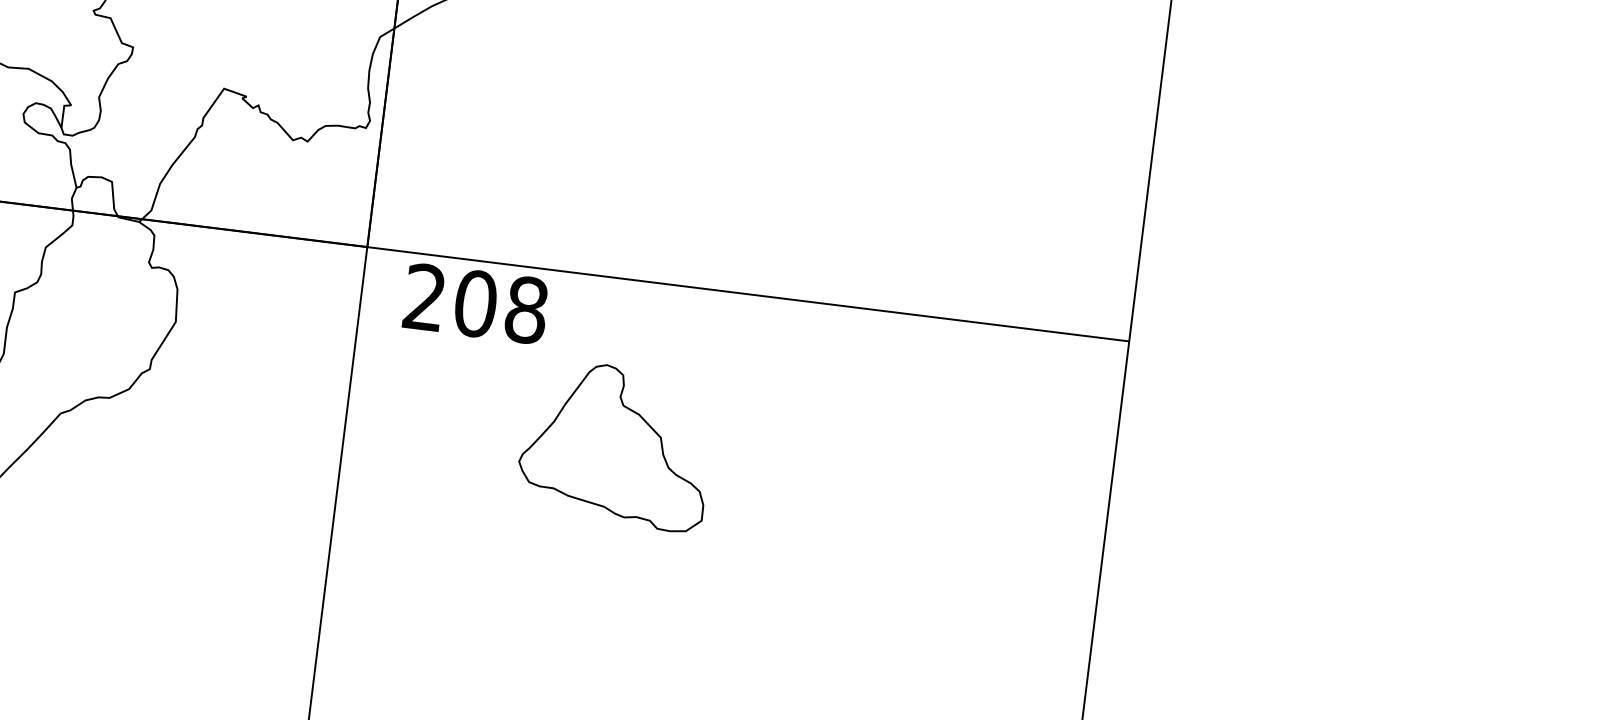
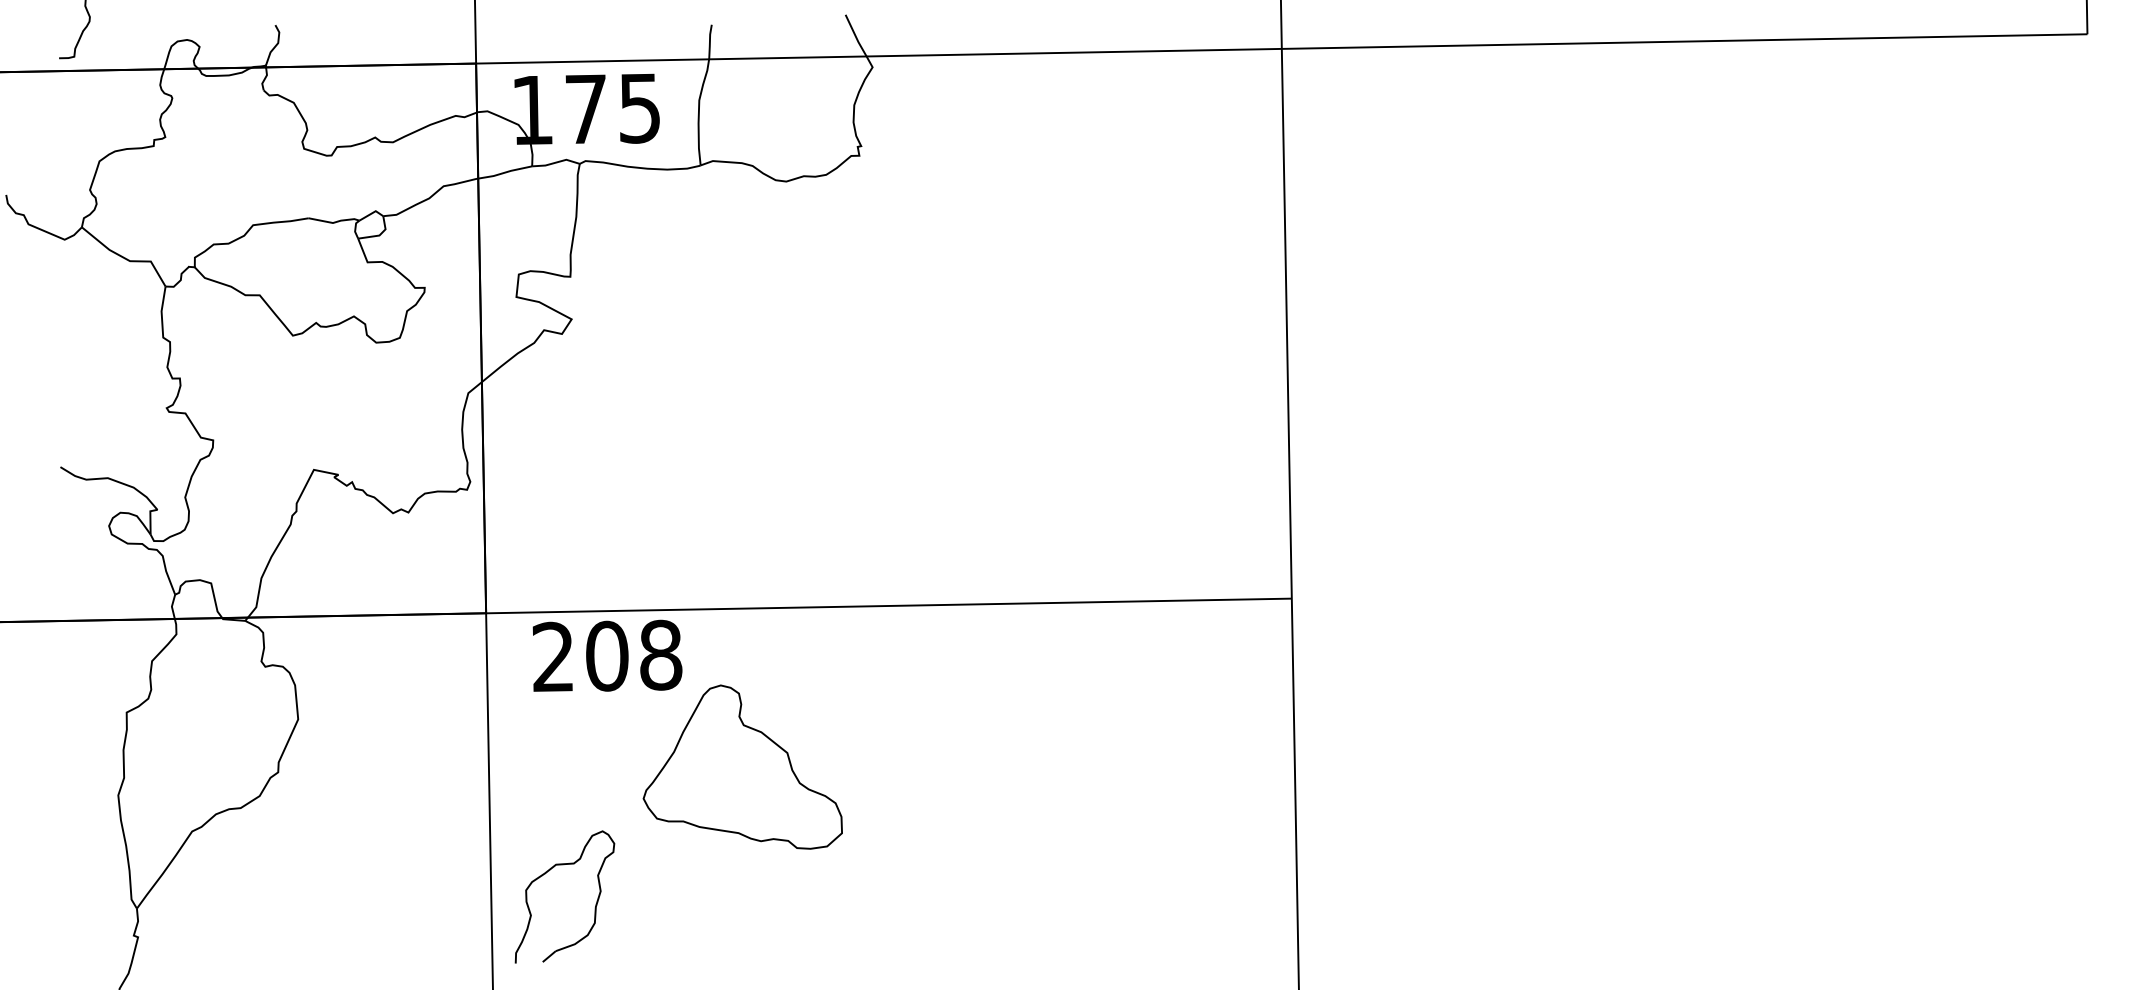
part: (616, 444) -> (742, 766), moved
part: (388, 501) -> (545, 874), added

